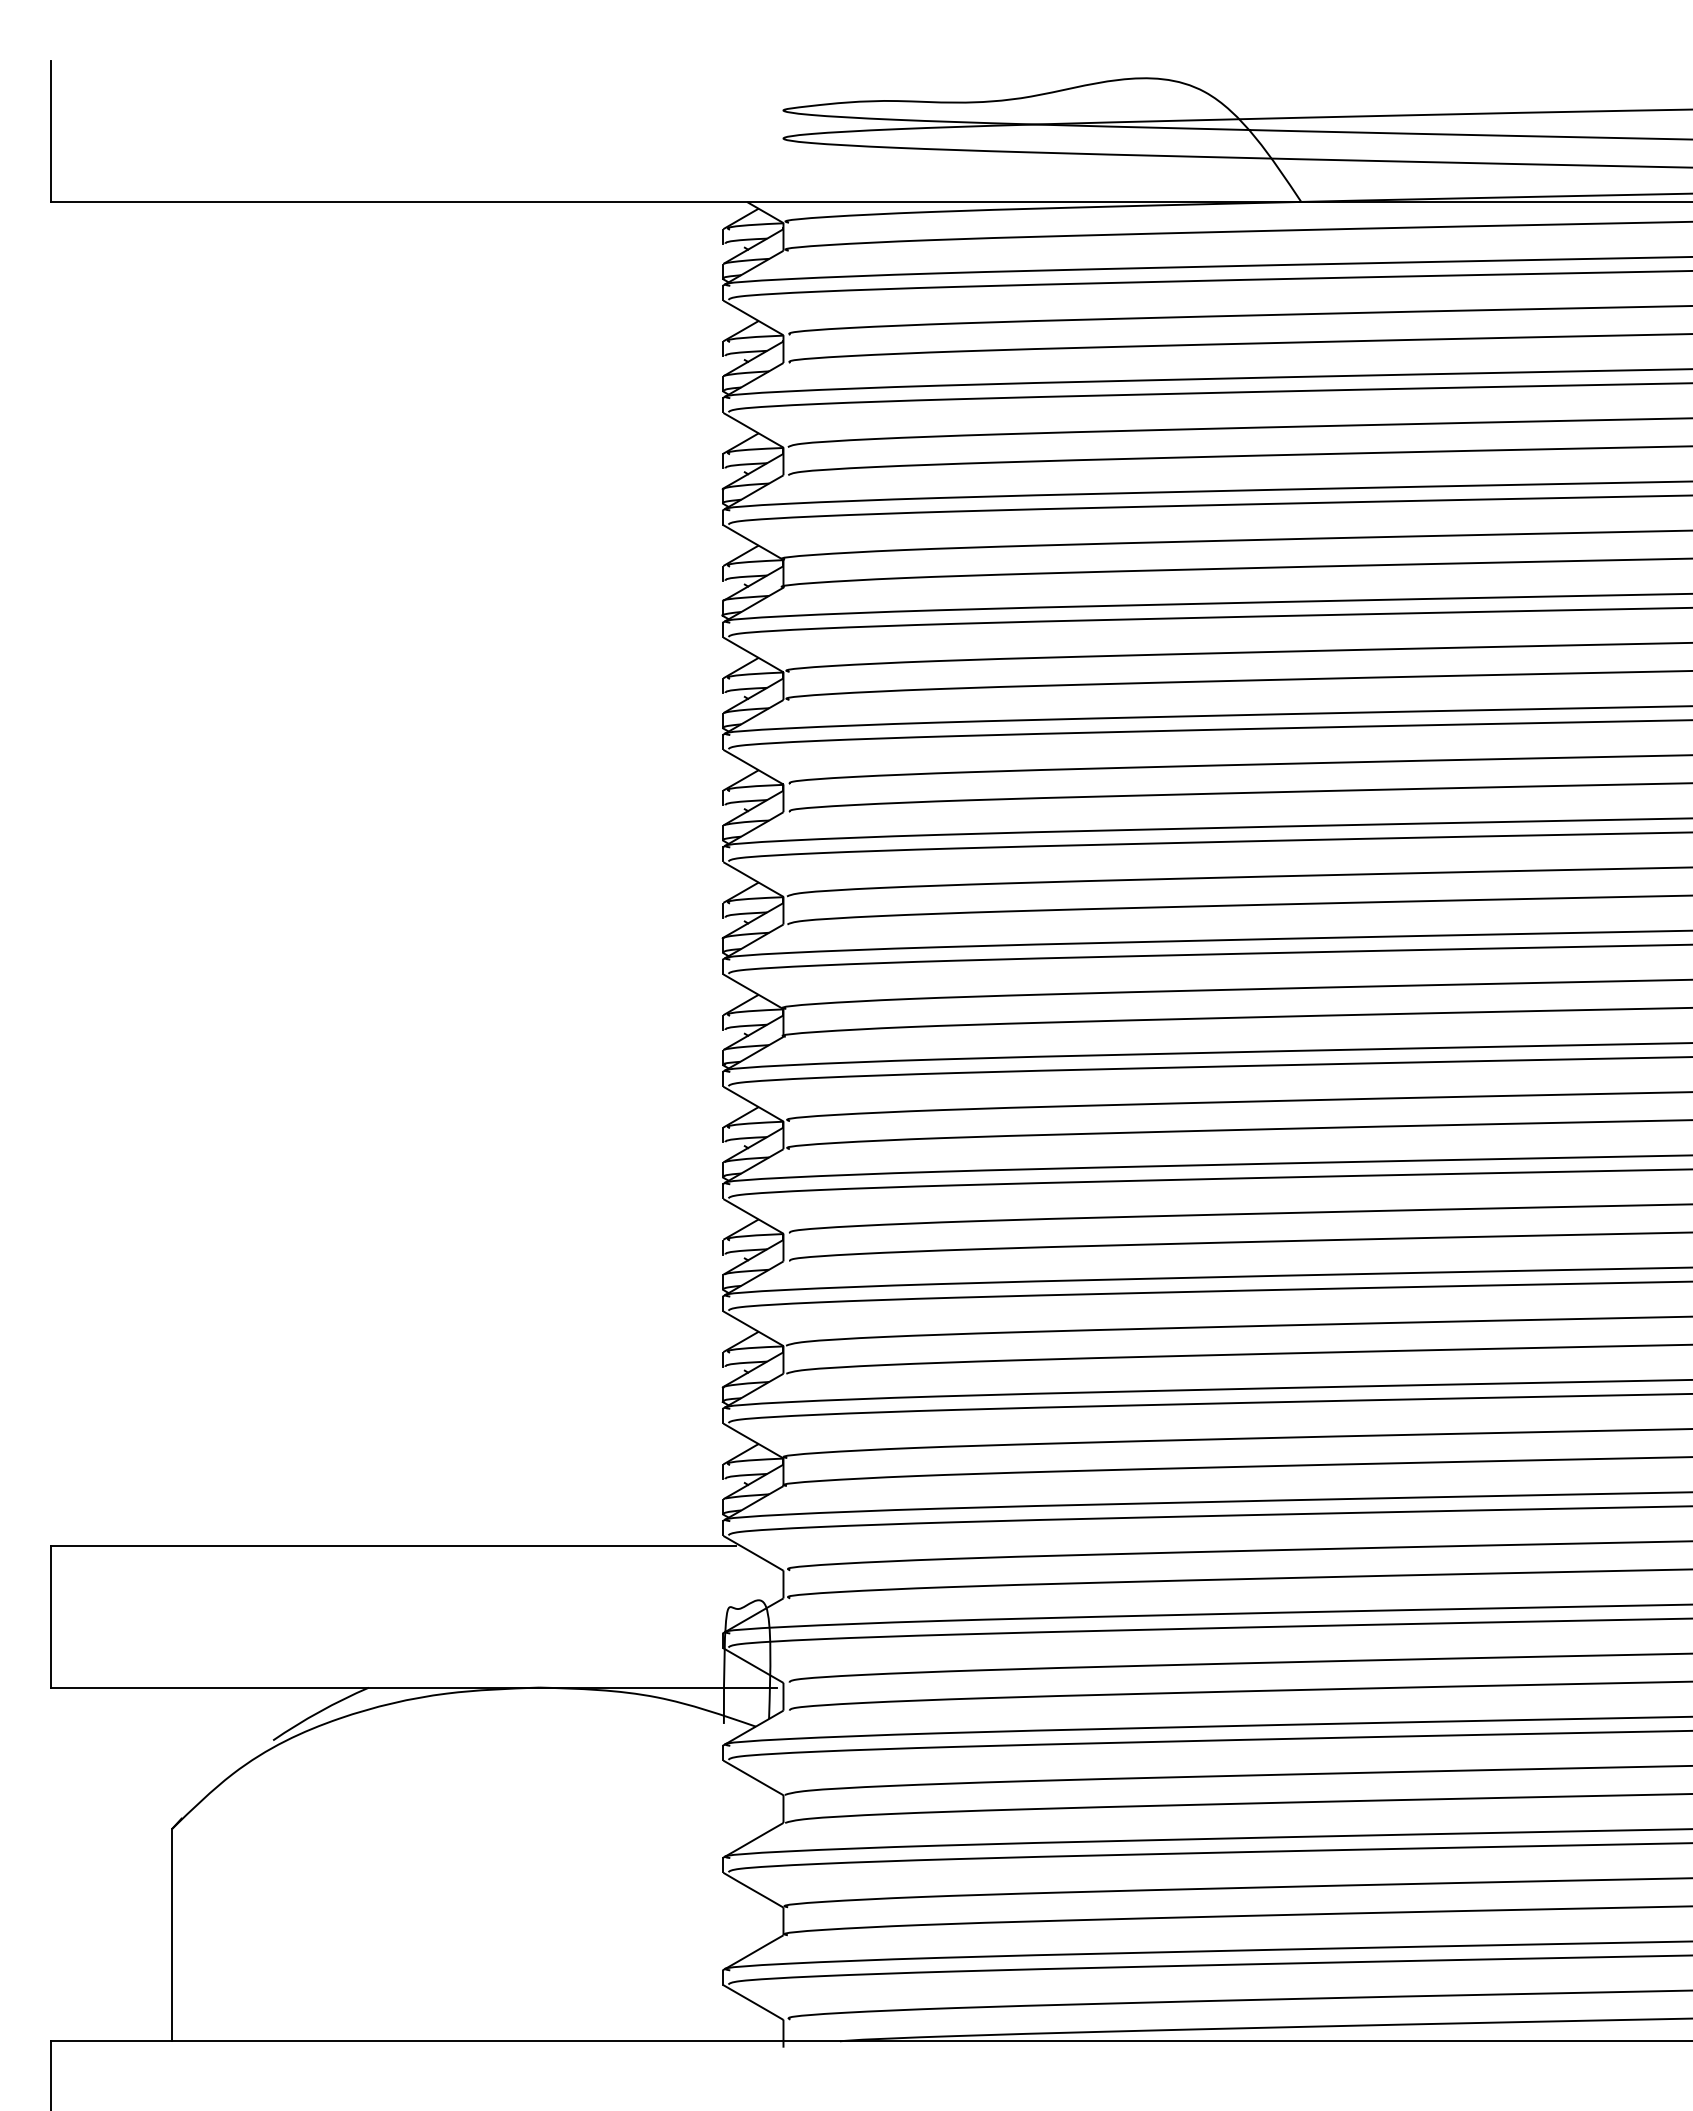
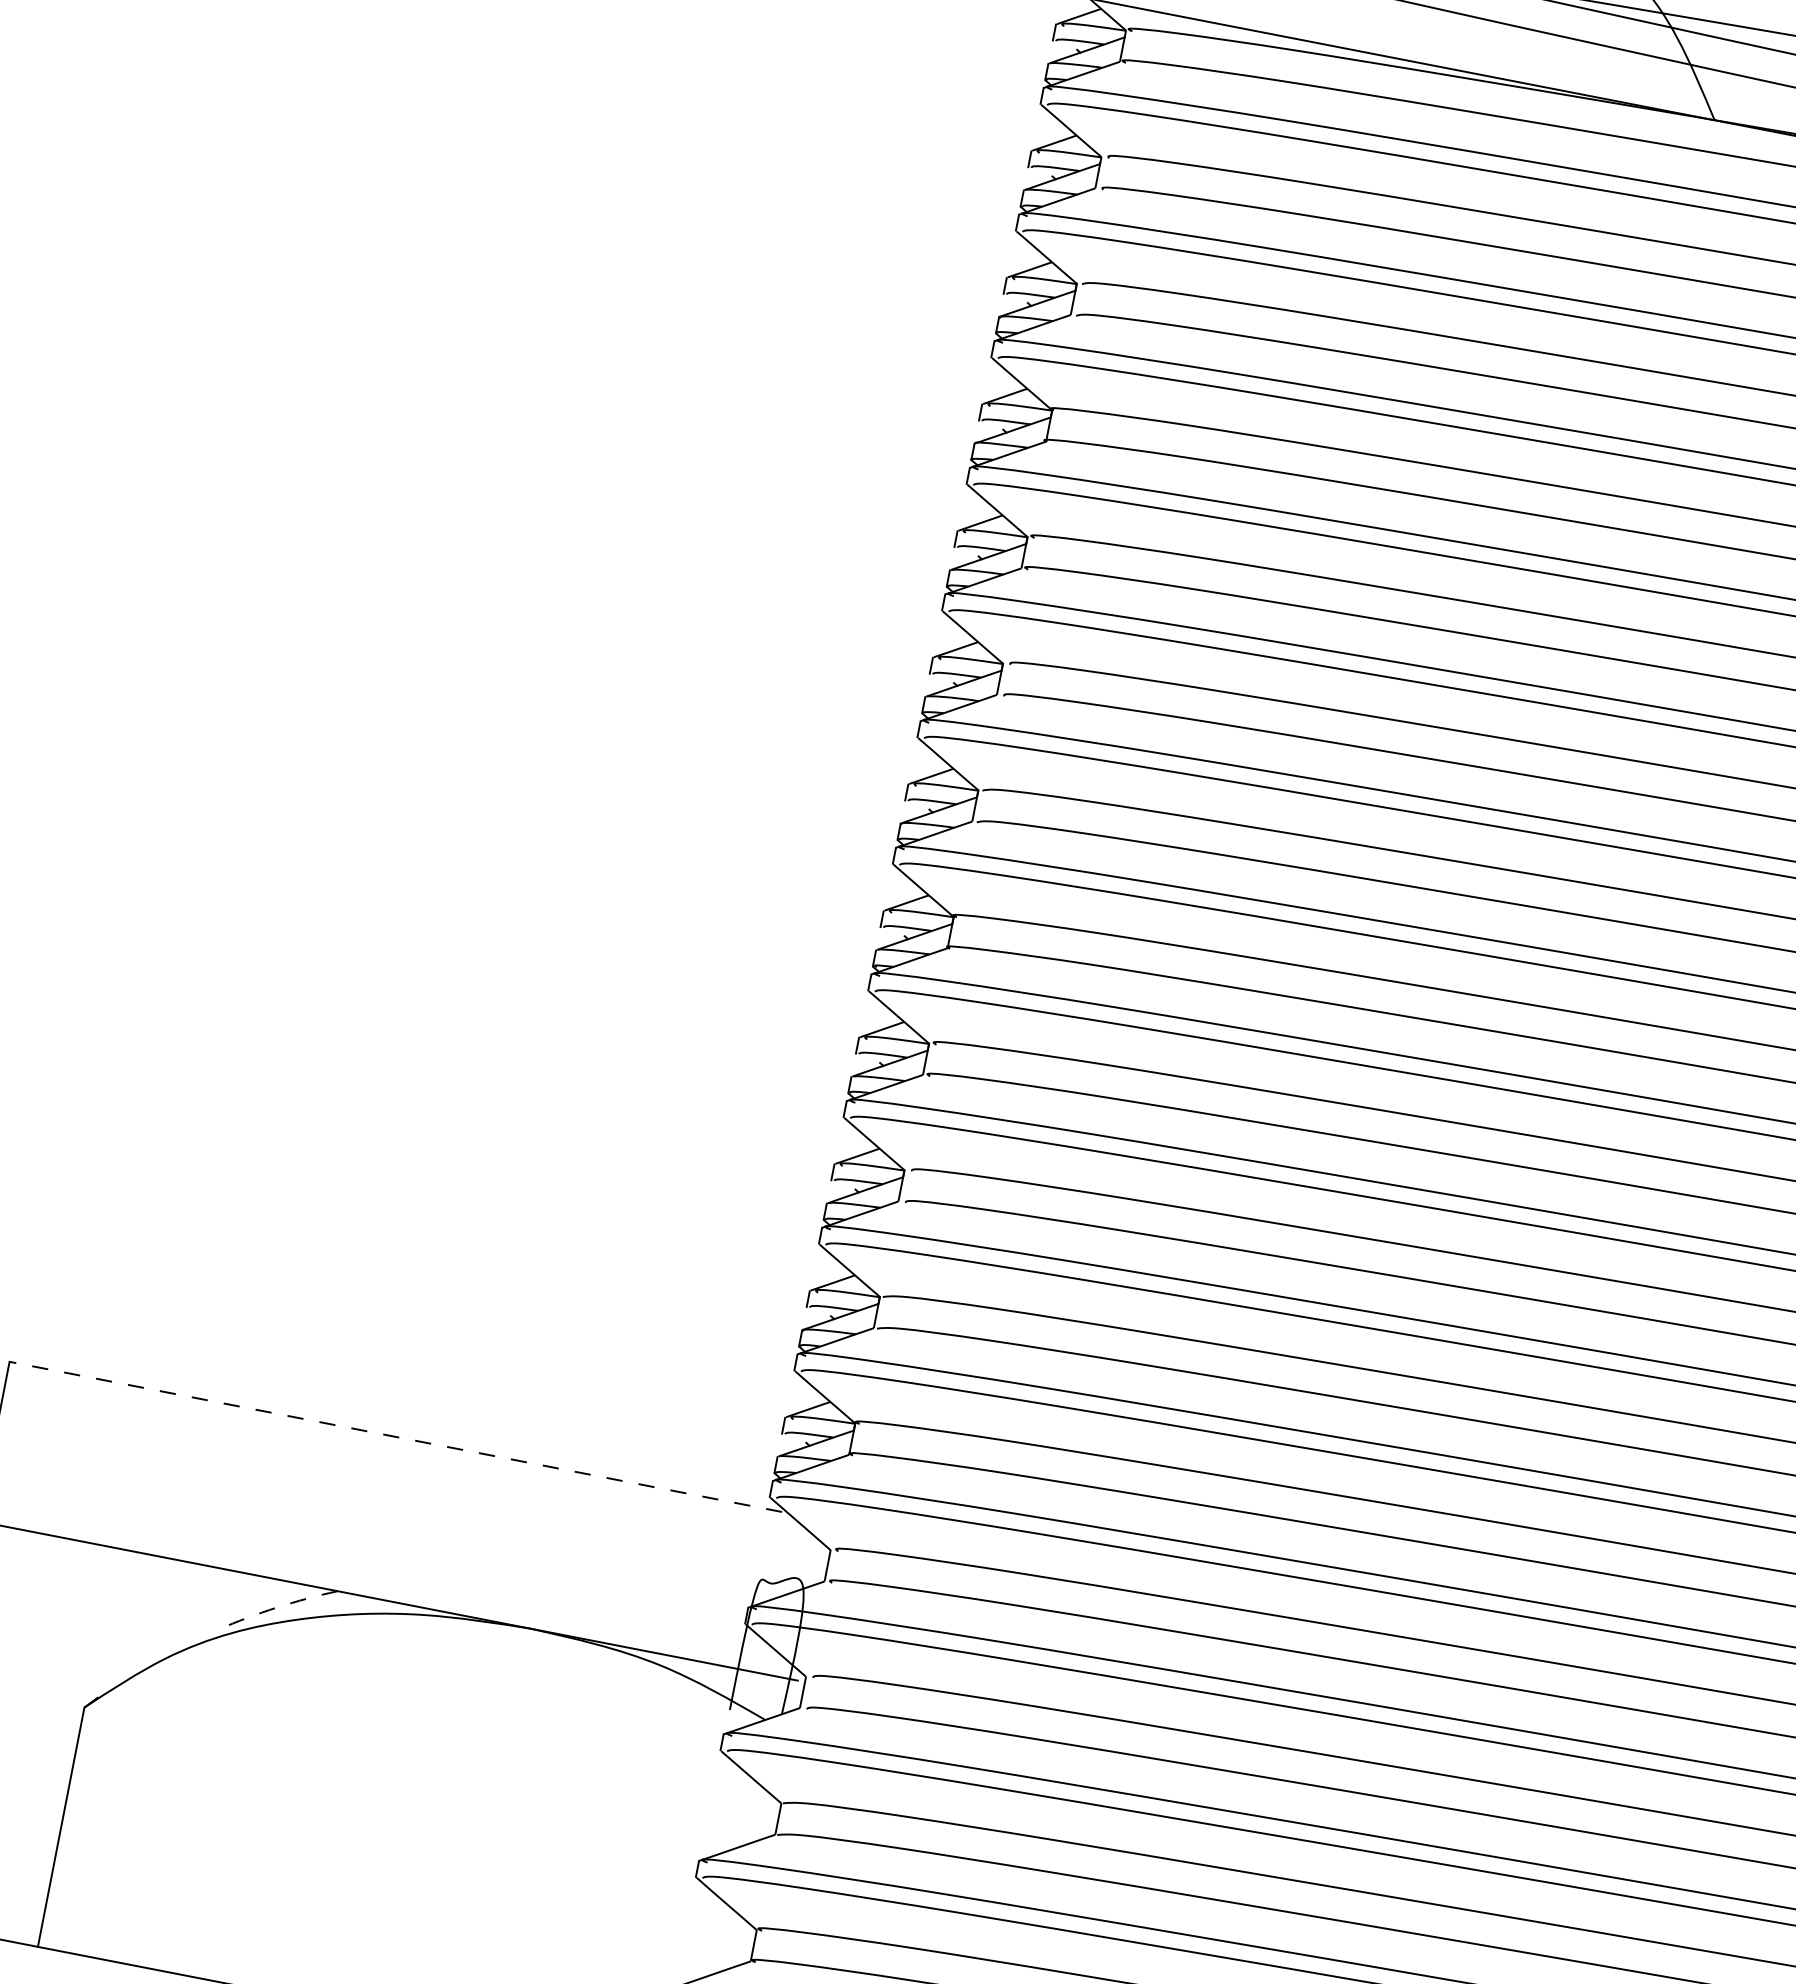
line: (393, 1546) -> (396, 1437), solid -> dashed
arc: (319, 1711) -> (276, 1607), solid -> dashed

